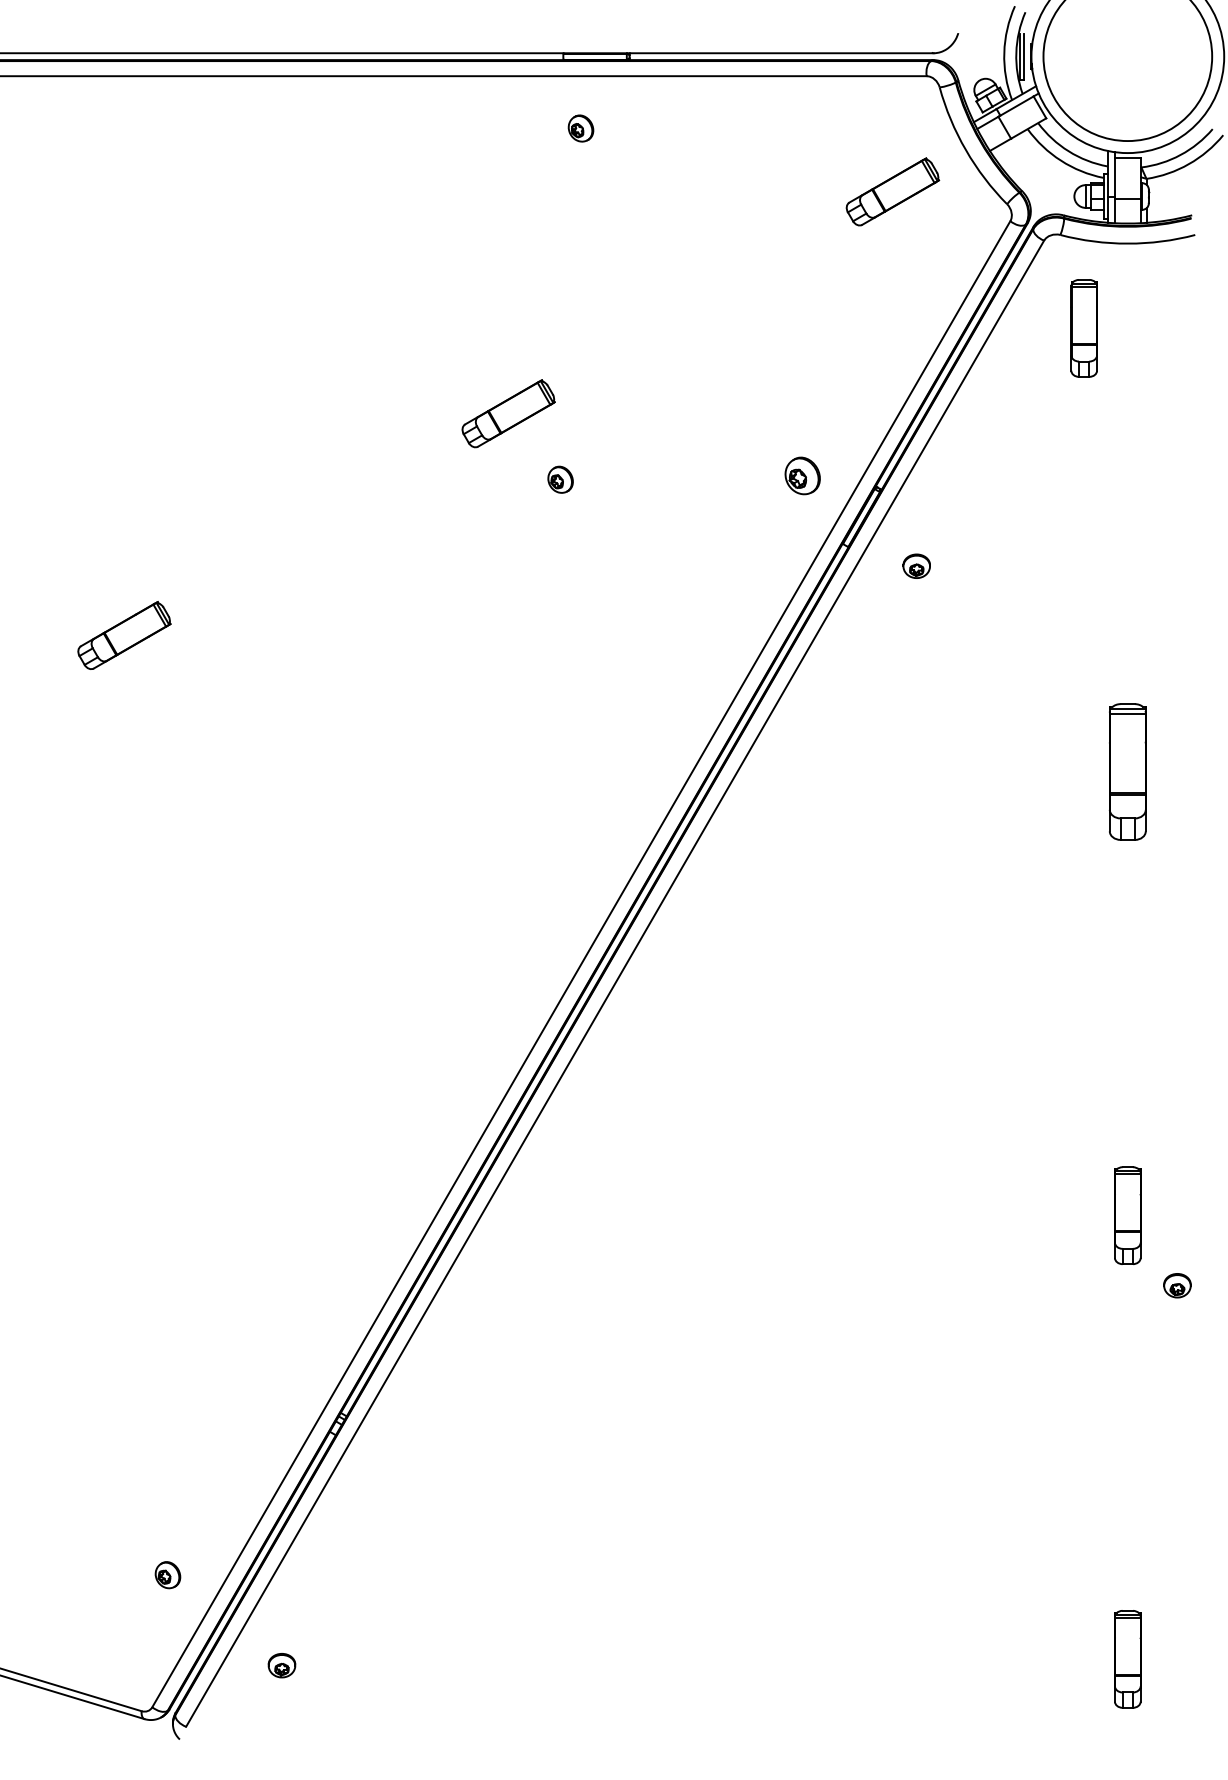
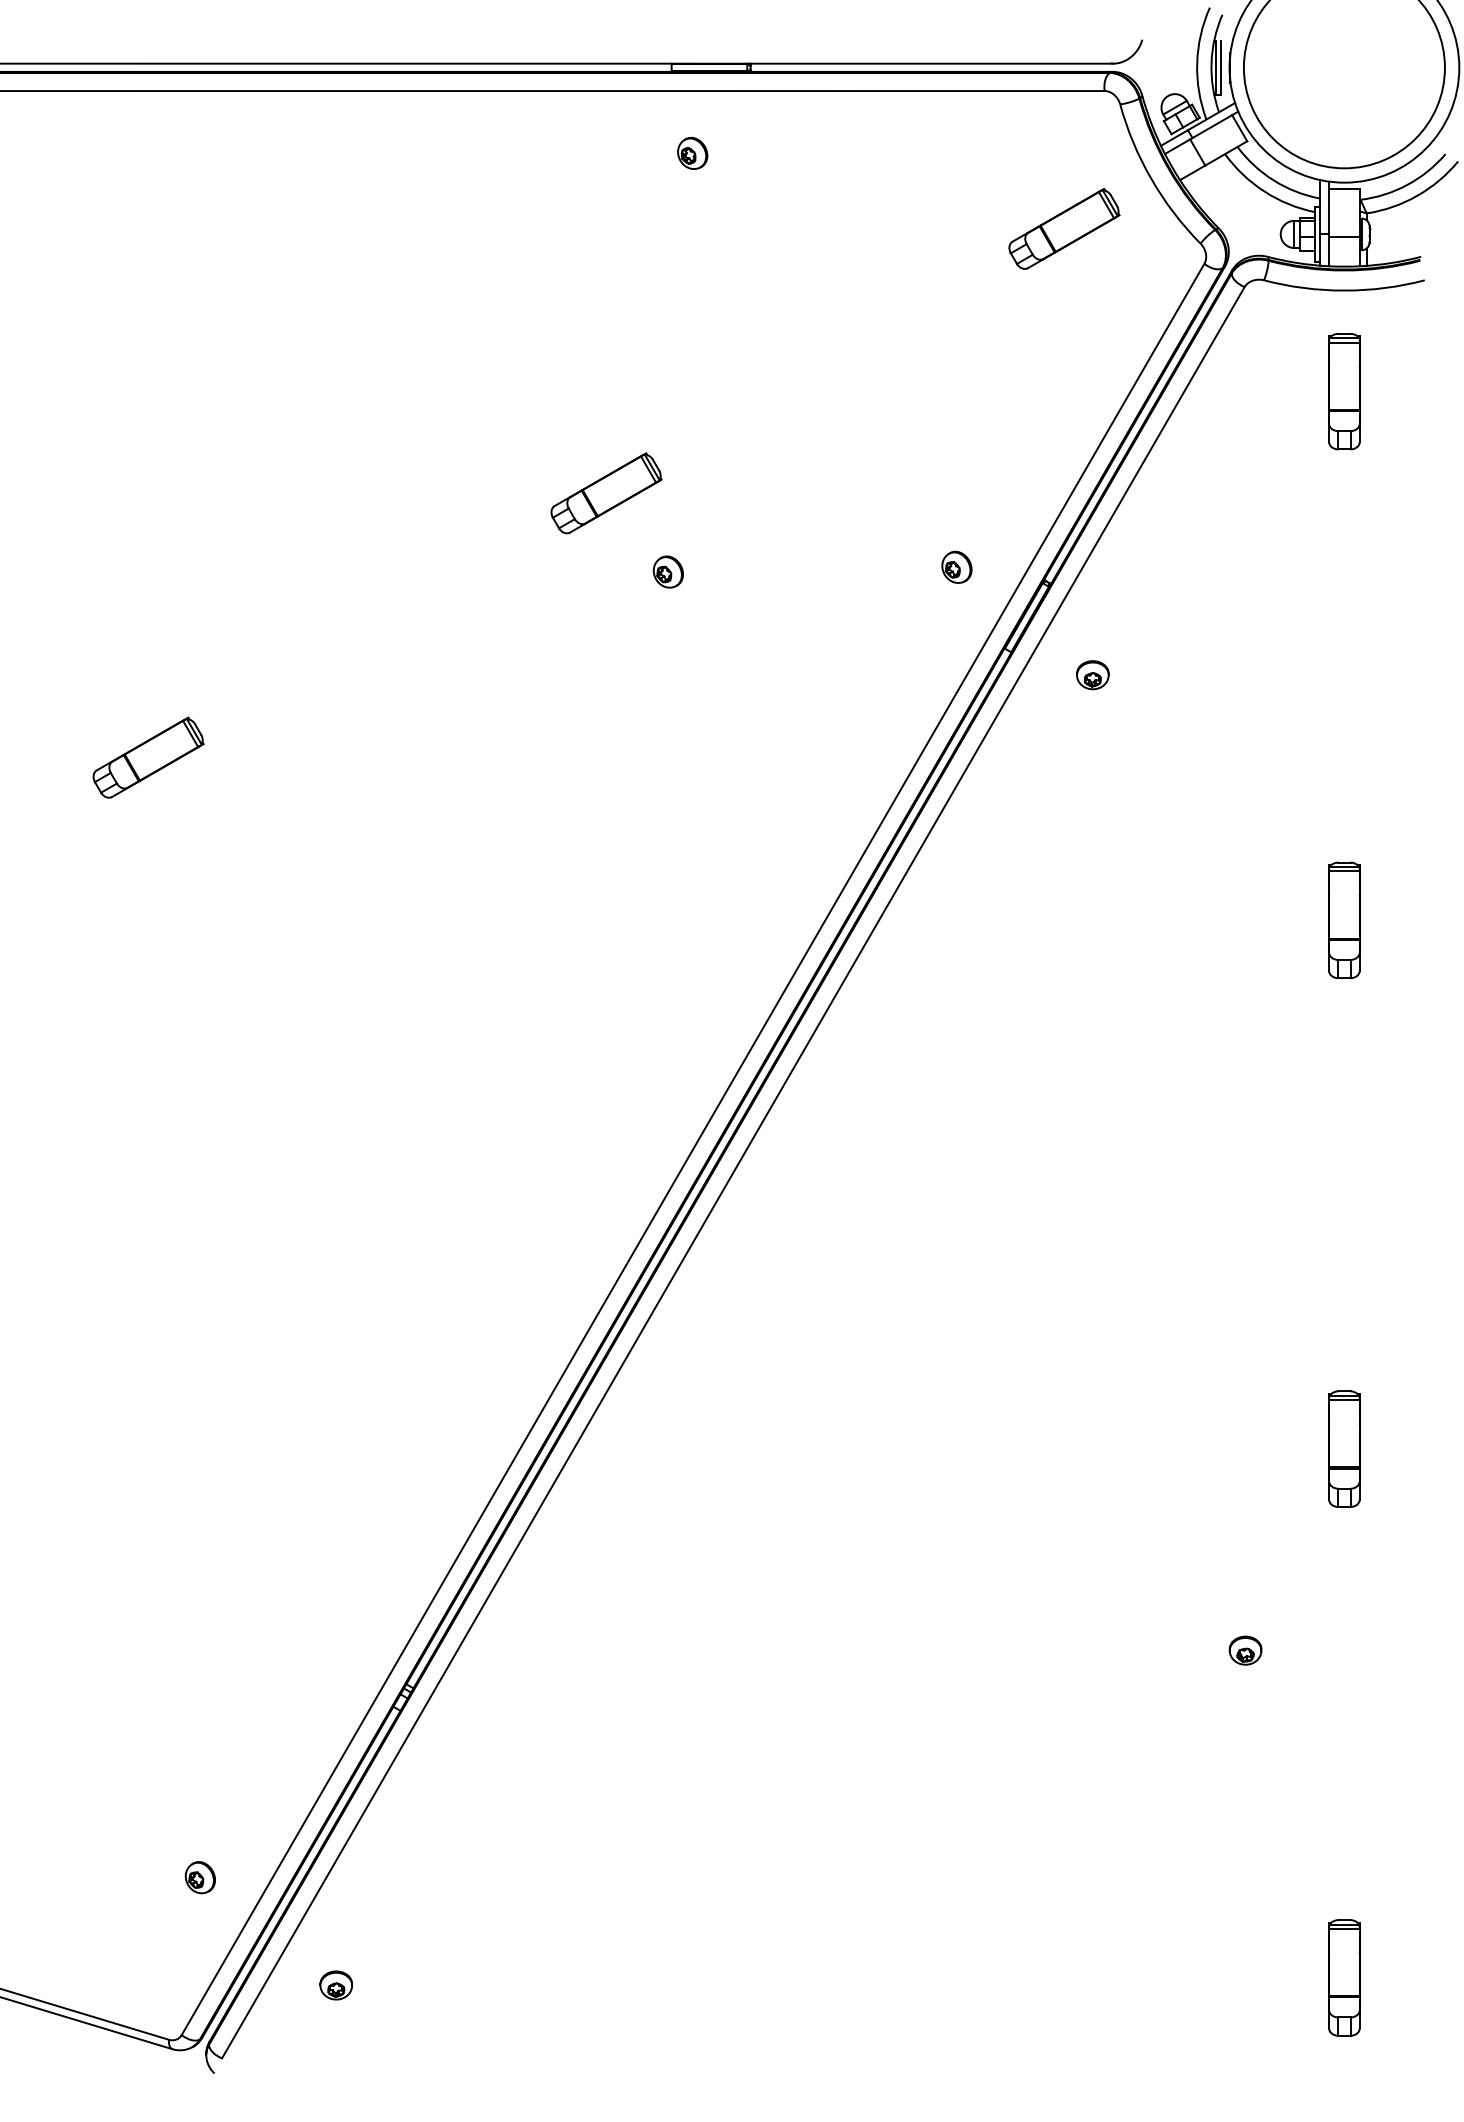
part: (1084, 328) -> (1344, 391), moved
part: (802, 475) -> (956, 566), size x0.71
part: (1127, 772) -> (1344, 920), size x0.71
part: (1177, 1285) -> (1245, 1650), moved

